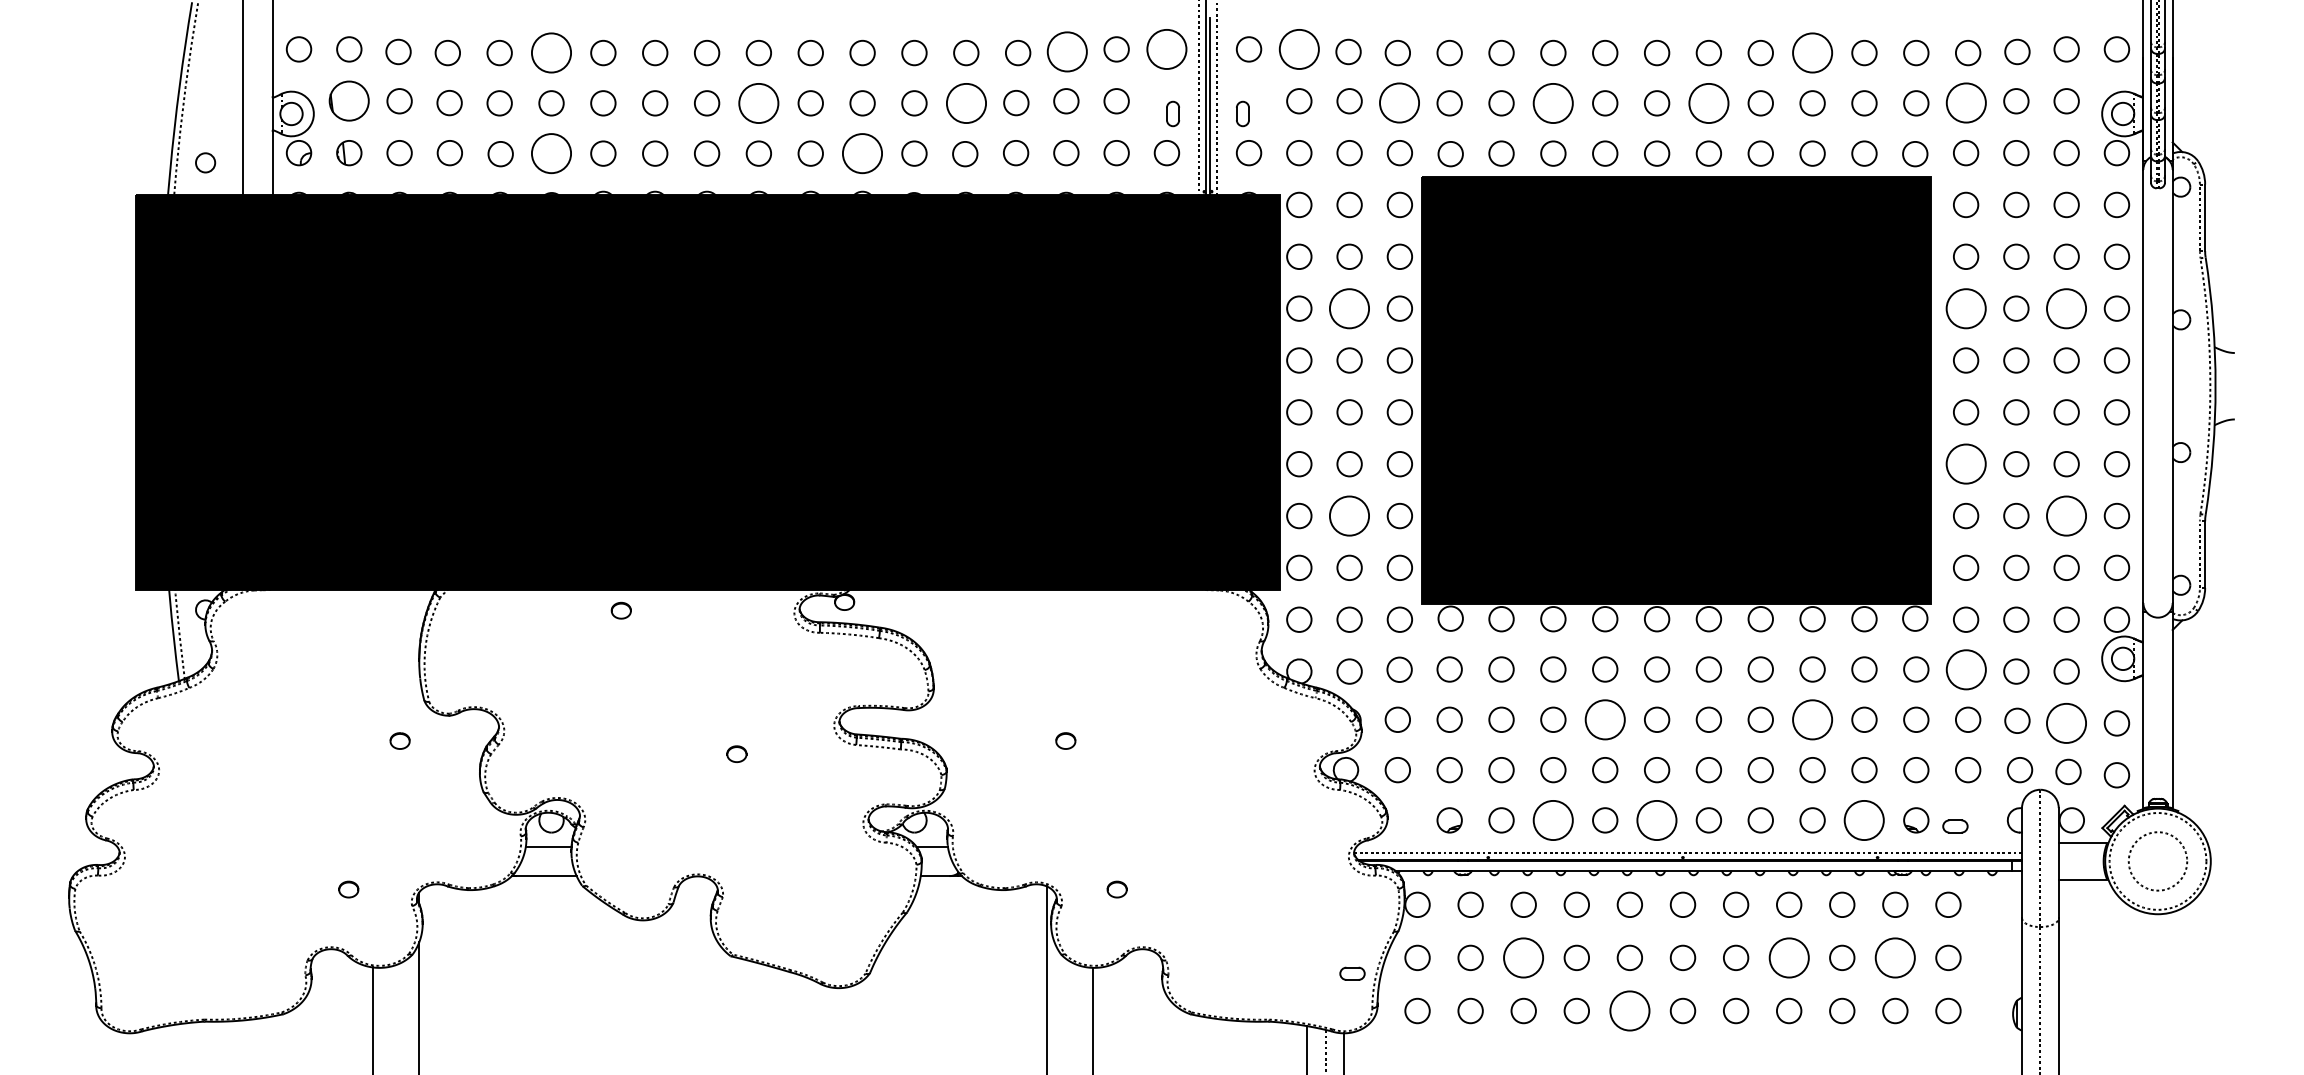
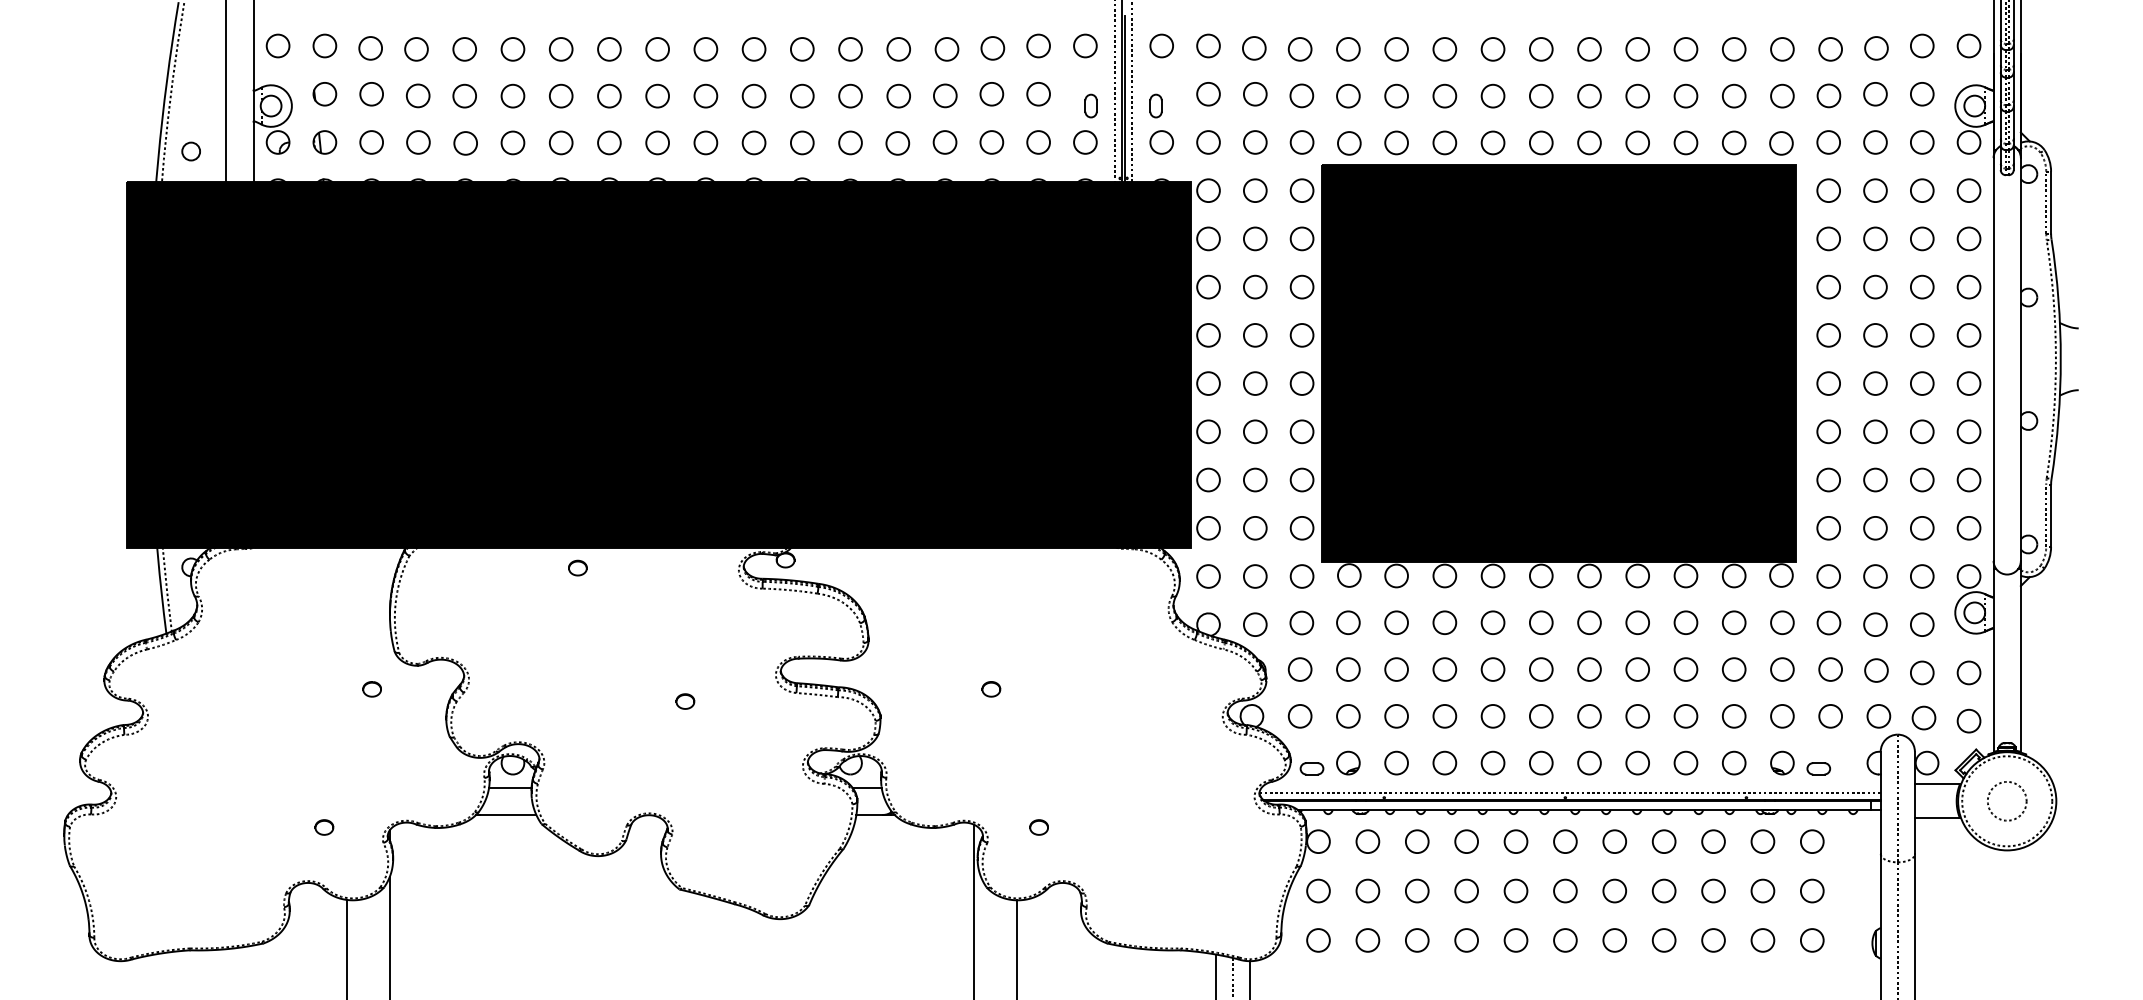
circle: (1167, 48) -> (1085, 45), size x0.62
circle: (1299, 48) -> (1208, 45), size x0.62
circle: (1067, 52) -> (992, 48), size x0.62
circle: (551, 53) -> (512, 49), size x0.62
circle: (1812, 53) -> (1685, 49), size x0.62
part: (348, 101) -> (324, 94), size x0.62
circle: (758, 102) -> (705, 95), size x0.62
circle: (966, 102) -> (898, 95), size x0.62
circle: (1399, 102) -> (1301, 95), size x0.62
circle: (1553, 102) -> (1444, 95), size x0.62
circle: (1708, 102) -> (1589, 95), size x0.62
circle: (1965, 102) -> (1828, 95), size x0.62
circle: (551, 153) -> (512, 142), size x0.62
circle: (862, 153) -> (802, 142), size x0.62
circle: (1349, 307) -> (1255, 286), size x0.62
circle: (1965, 307) -> (1828, 286), size x0.62
circle: (2066, 307) -> (1922, 286), size x0.62
circle: (1965, 463) -> (1828, 431), size x0.62
circle: (1349, 515) -> (1255, 479), size x0.62
circle: (2066, 515) -> (1922, 479), size x0.62
circle: (1965, 669) -> (1828, 622), size x0.62
circle: (1604, 719) -> (1492, 669), size x0.62
circle: (1812, 719) -> (1685, 669), size x0.62
circle: (2066, 722) -> (1922, 672), size x0.62
circle: (1553, 819) -> (1444, 762), size x0.62
circle: (1657, 819) -> (1541, 762), size x0.62
circle: (1864, 819) -> (1734, 762), size x0.62
circle: (2157, 860) -> (2006, 800), size x0.71
circle: (1523, 957) -> (1417, 890), size x0.62
circle: (1788, 957) -> (1663, 890), size x0.62
circle: (1894, 957) -> (1762, 890), size x0.62
part: (1351, 973) -> (1311, 768), moved
circle: (1629, 1011) -> (1515, 940), size x0.62

